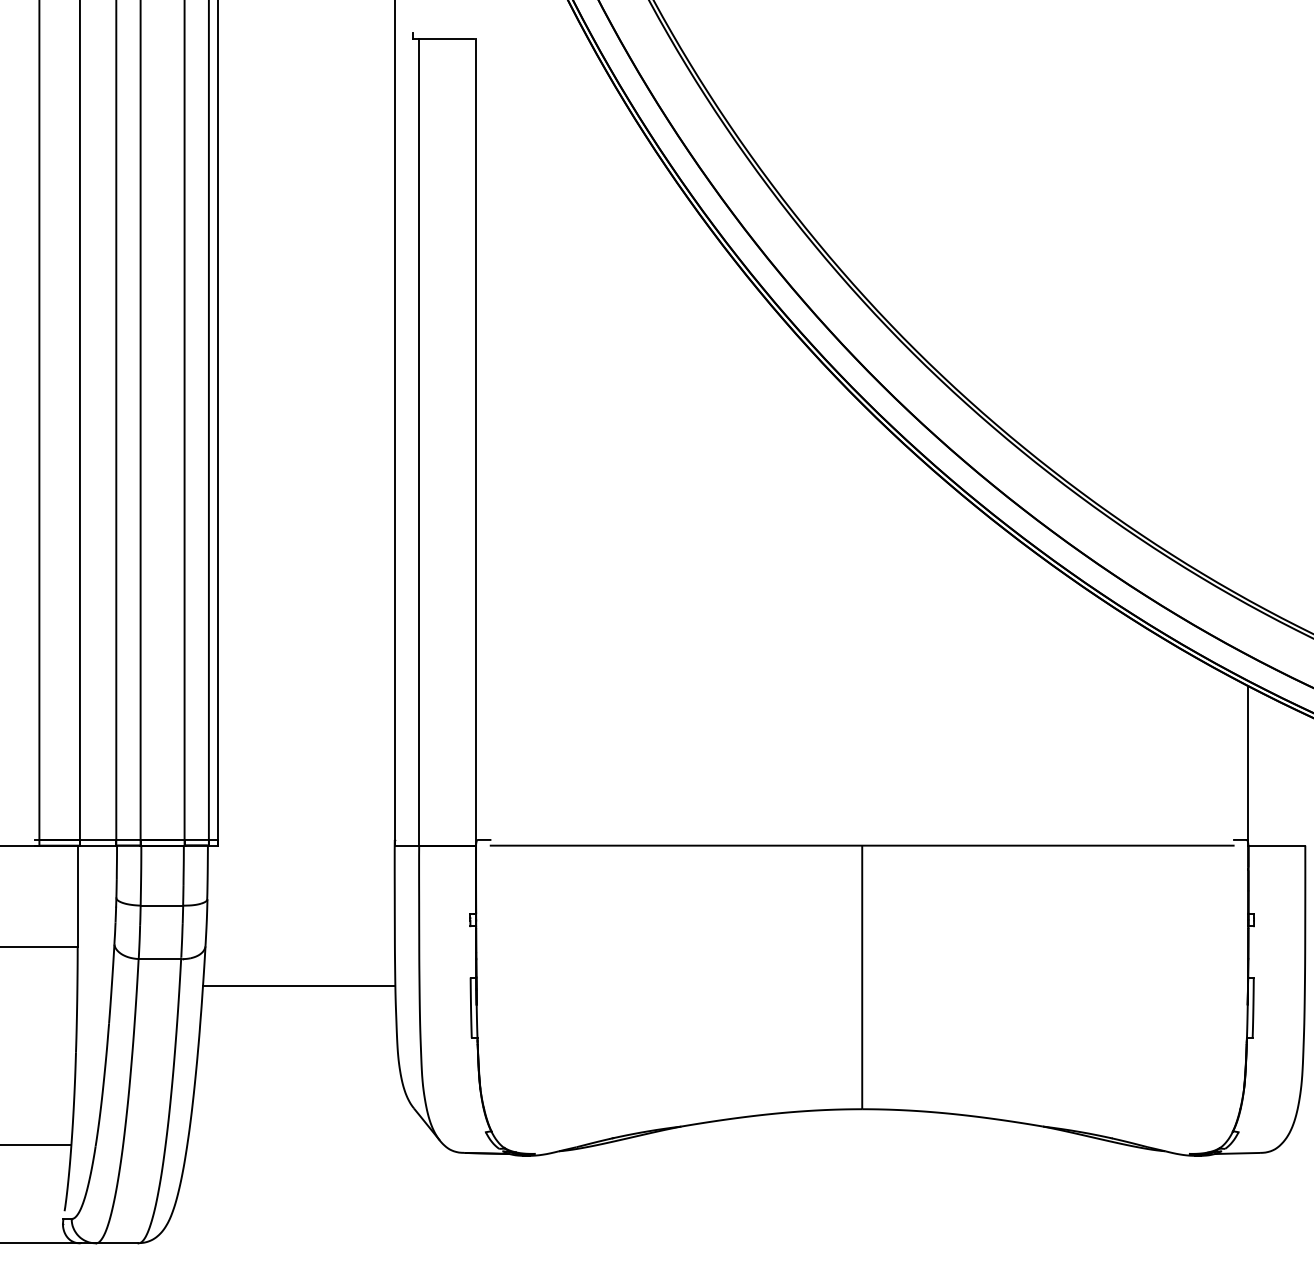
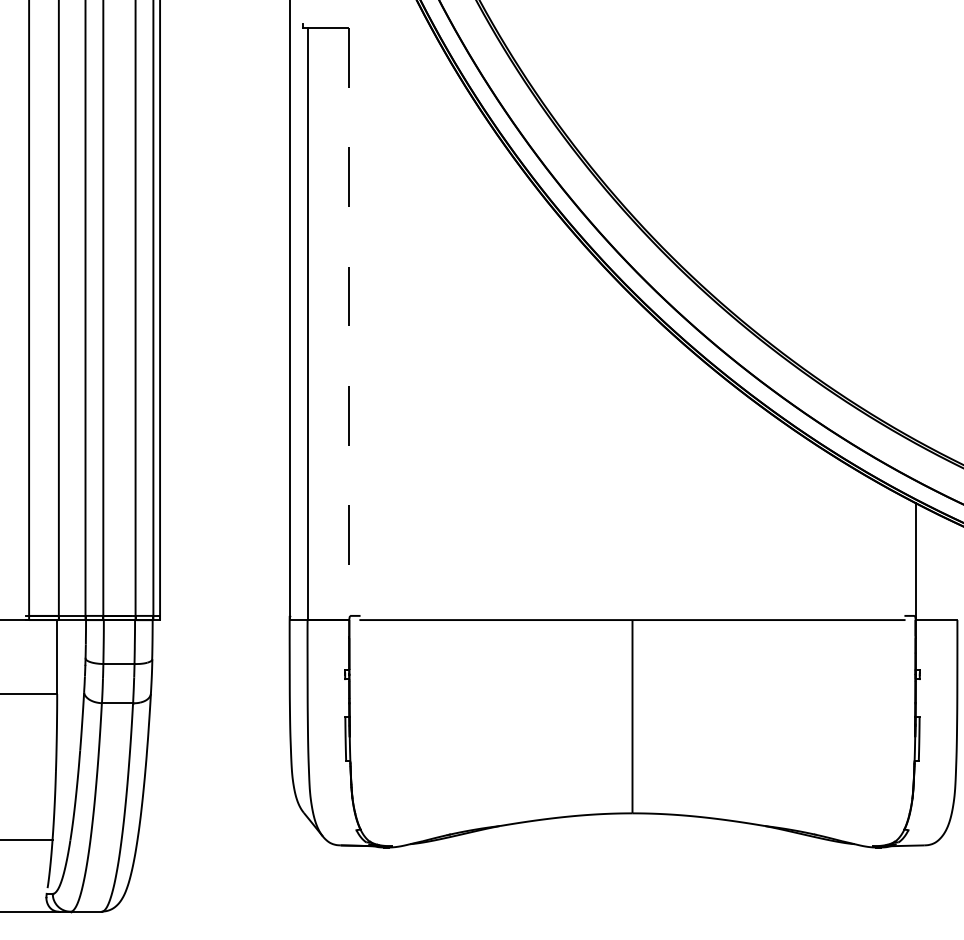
line: (476, 442) -> (349, 324), solid -> dashed
line: (299, 986) -> (219, 723), removed

